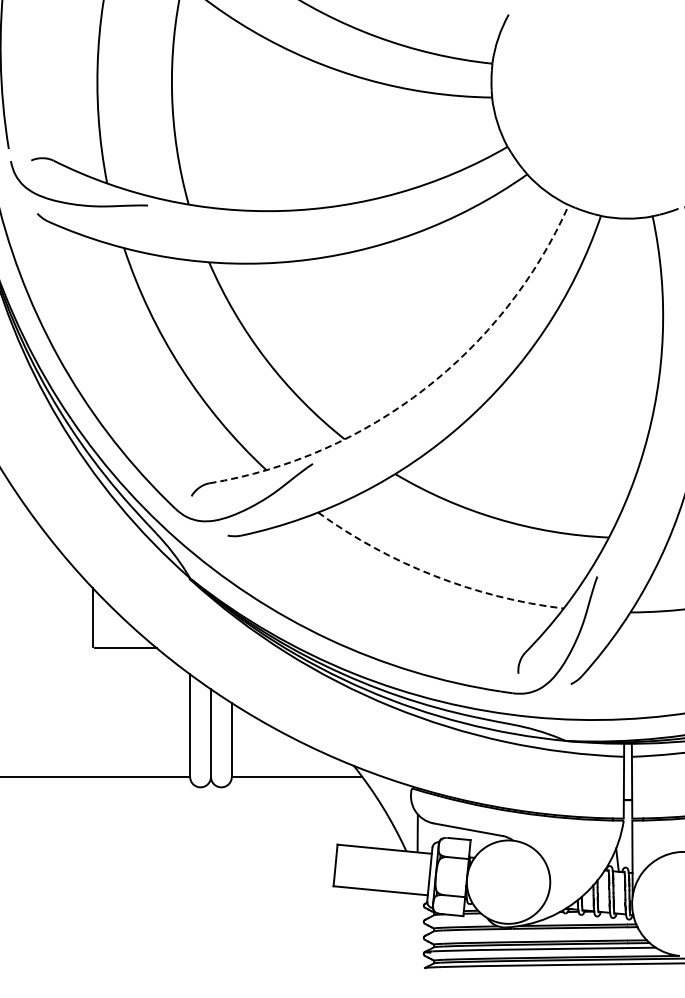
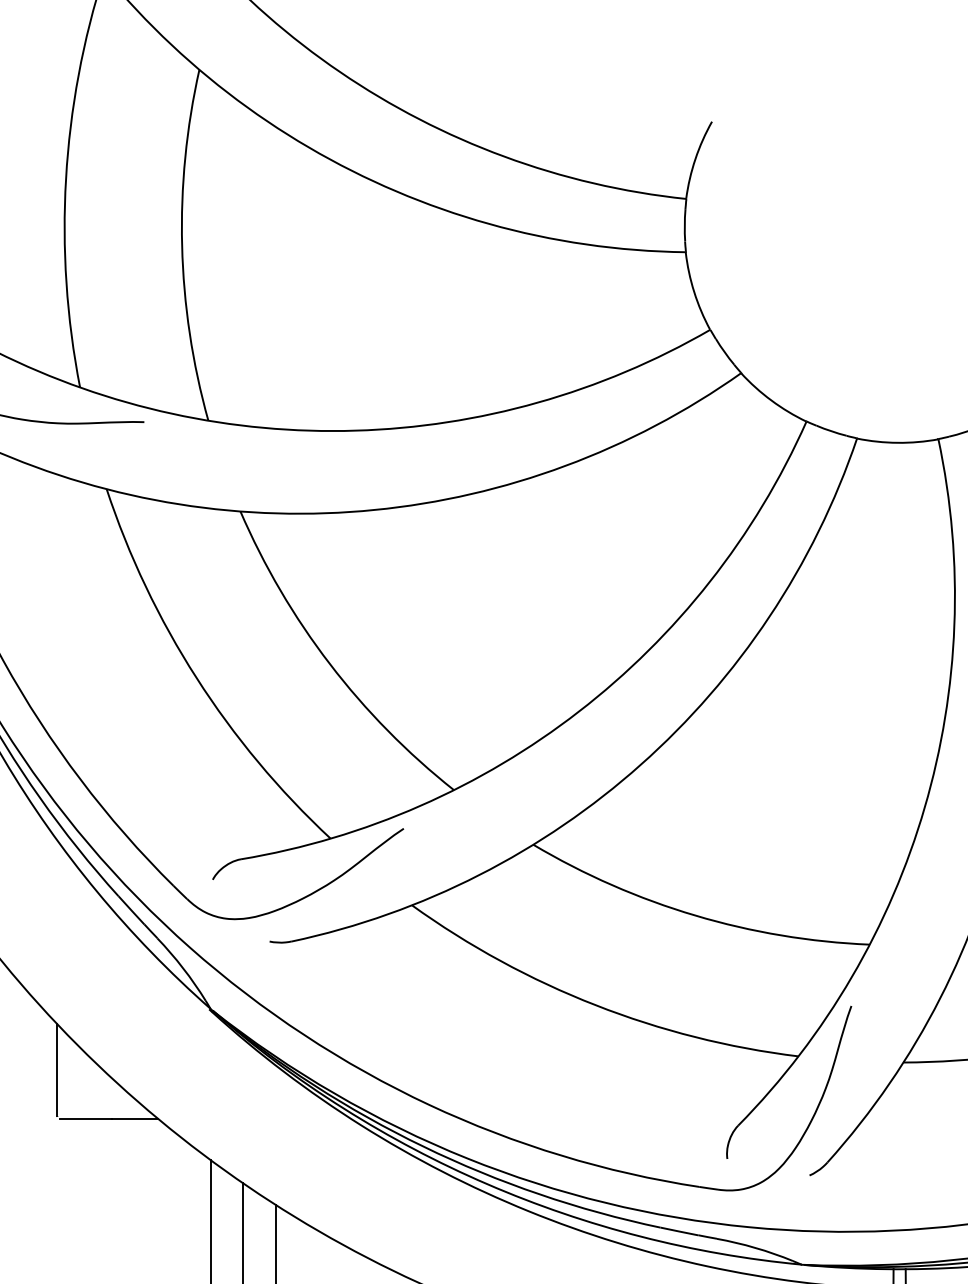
arc: (424, 389) -> (579, 711), dashed -> solid
arc: (434, 576) -> (595, 1005), dashed -> solid

